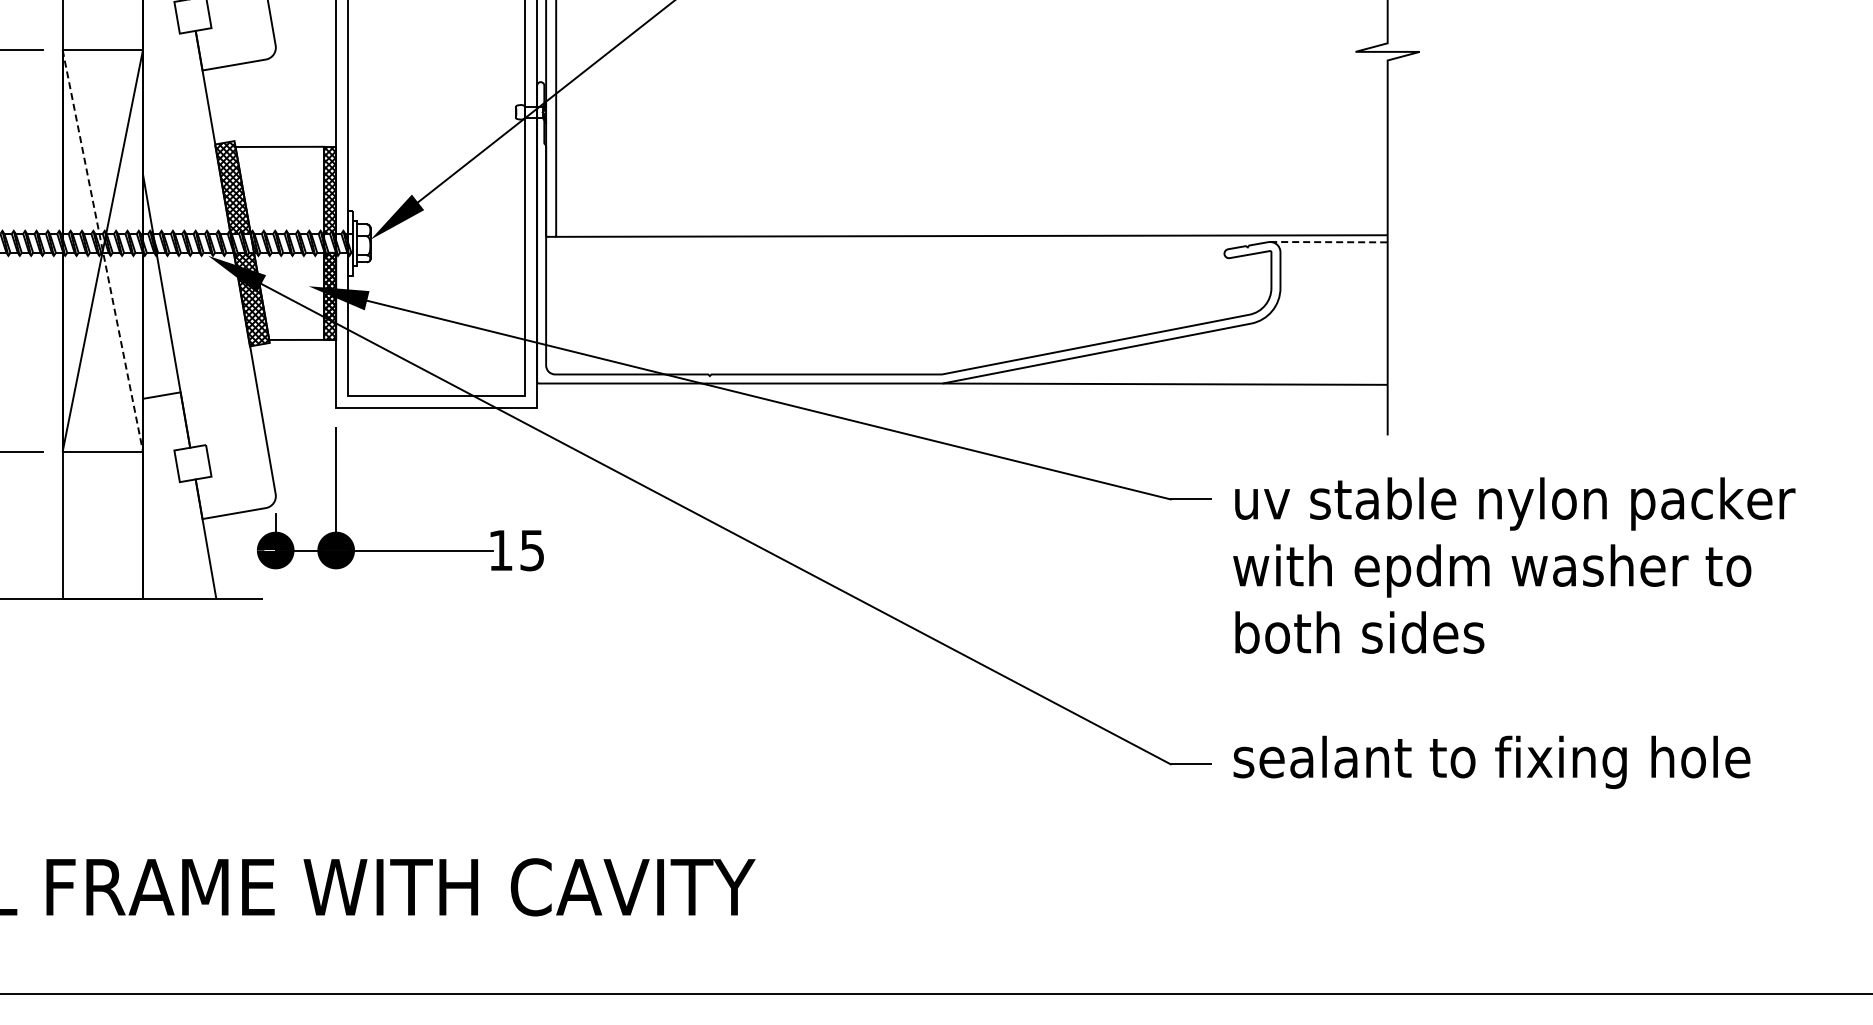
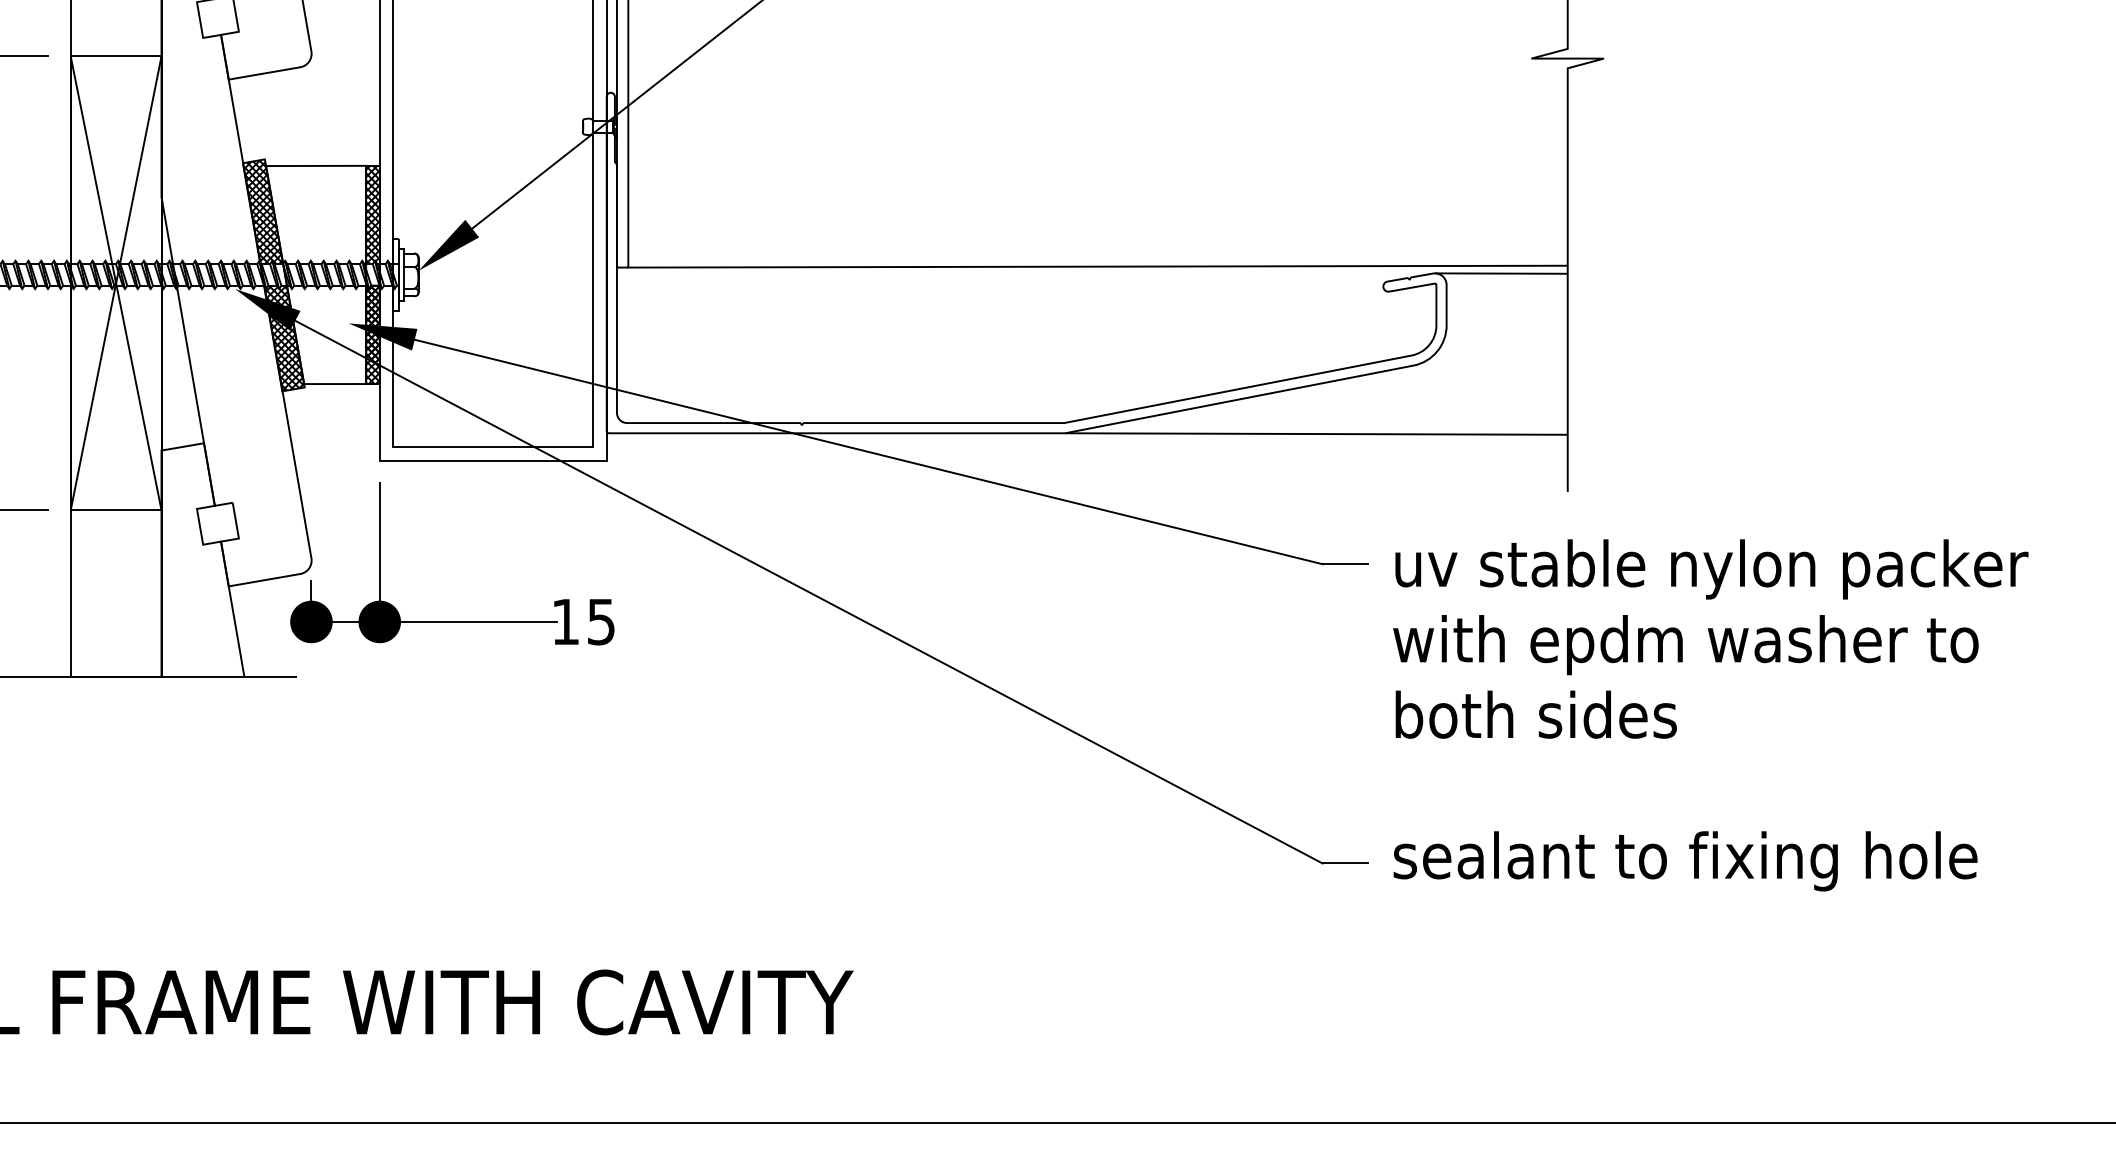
line: (1328, 242) -> (1500, 273), dashed -> solid
line: (102, 250) -> (115, 282), dashed -> solid

